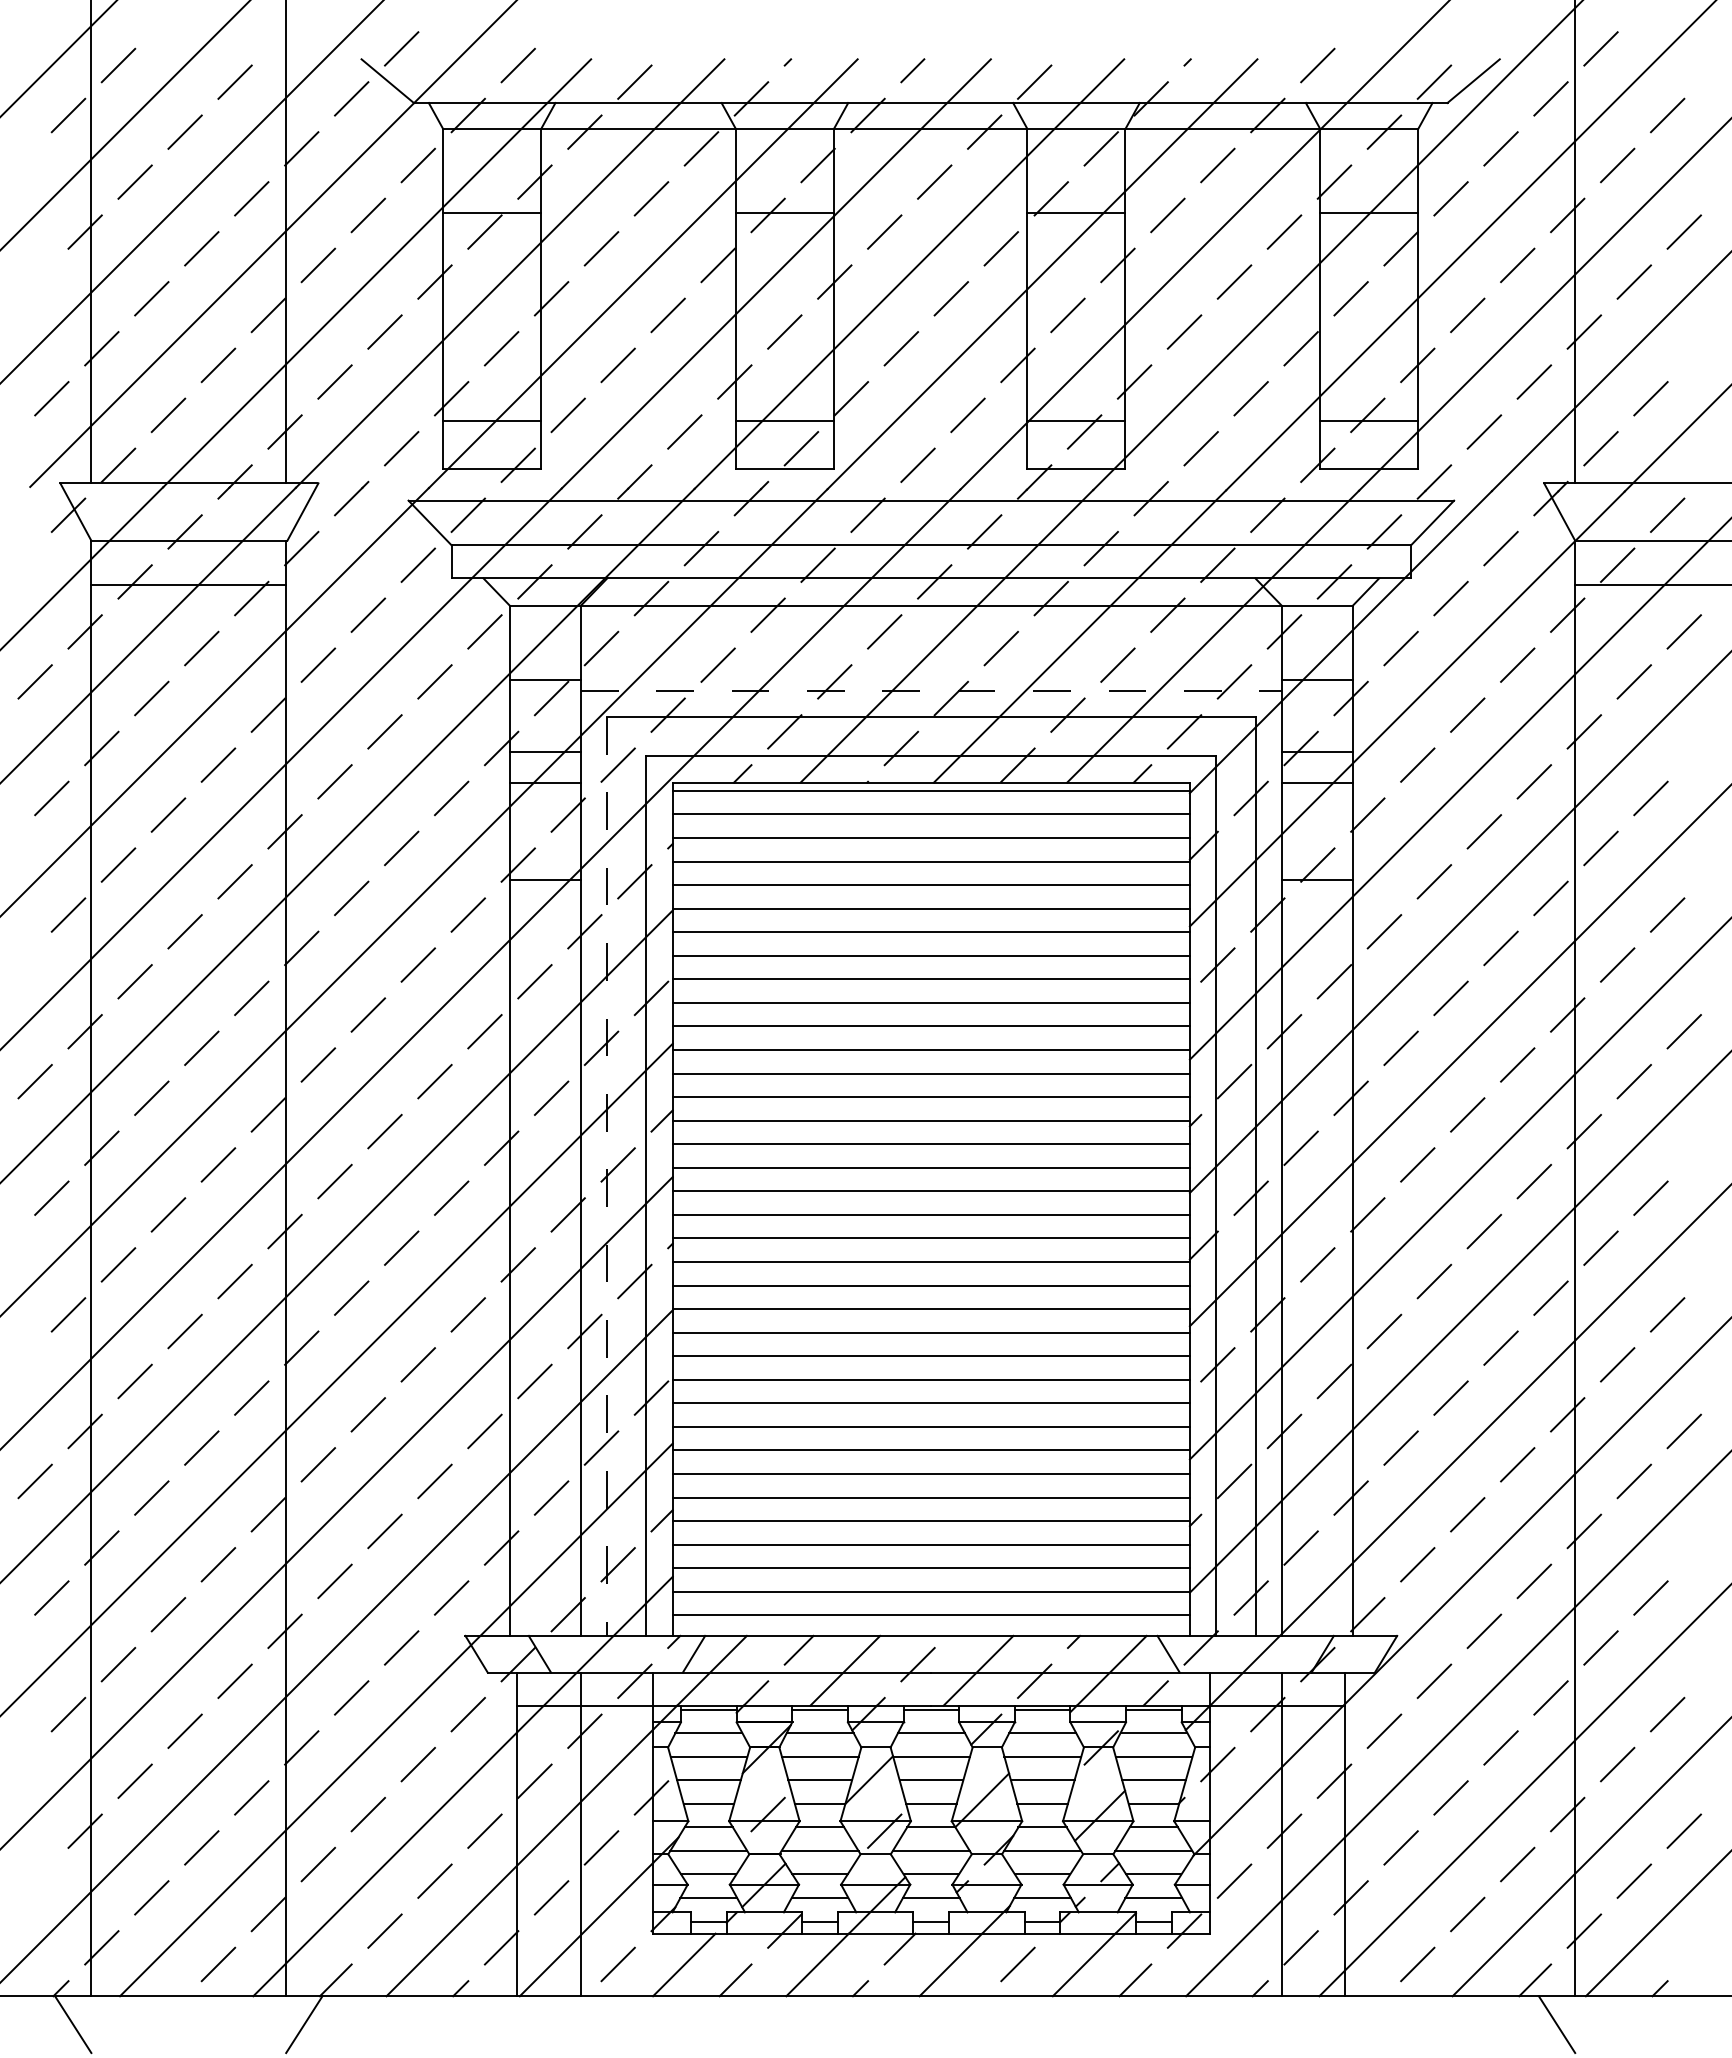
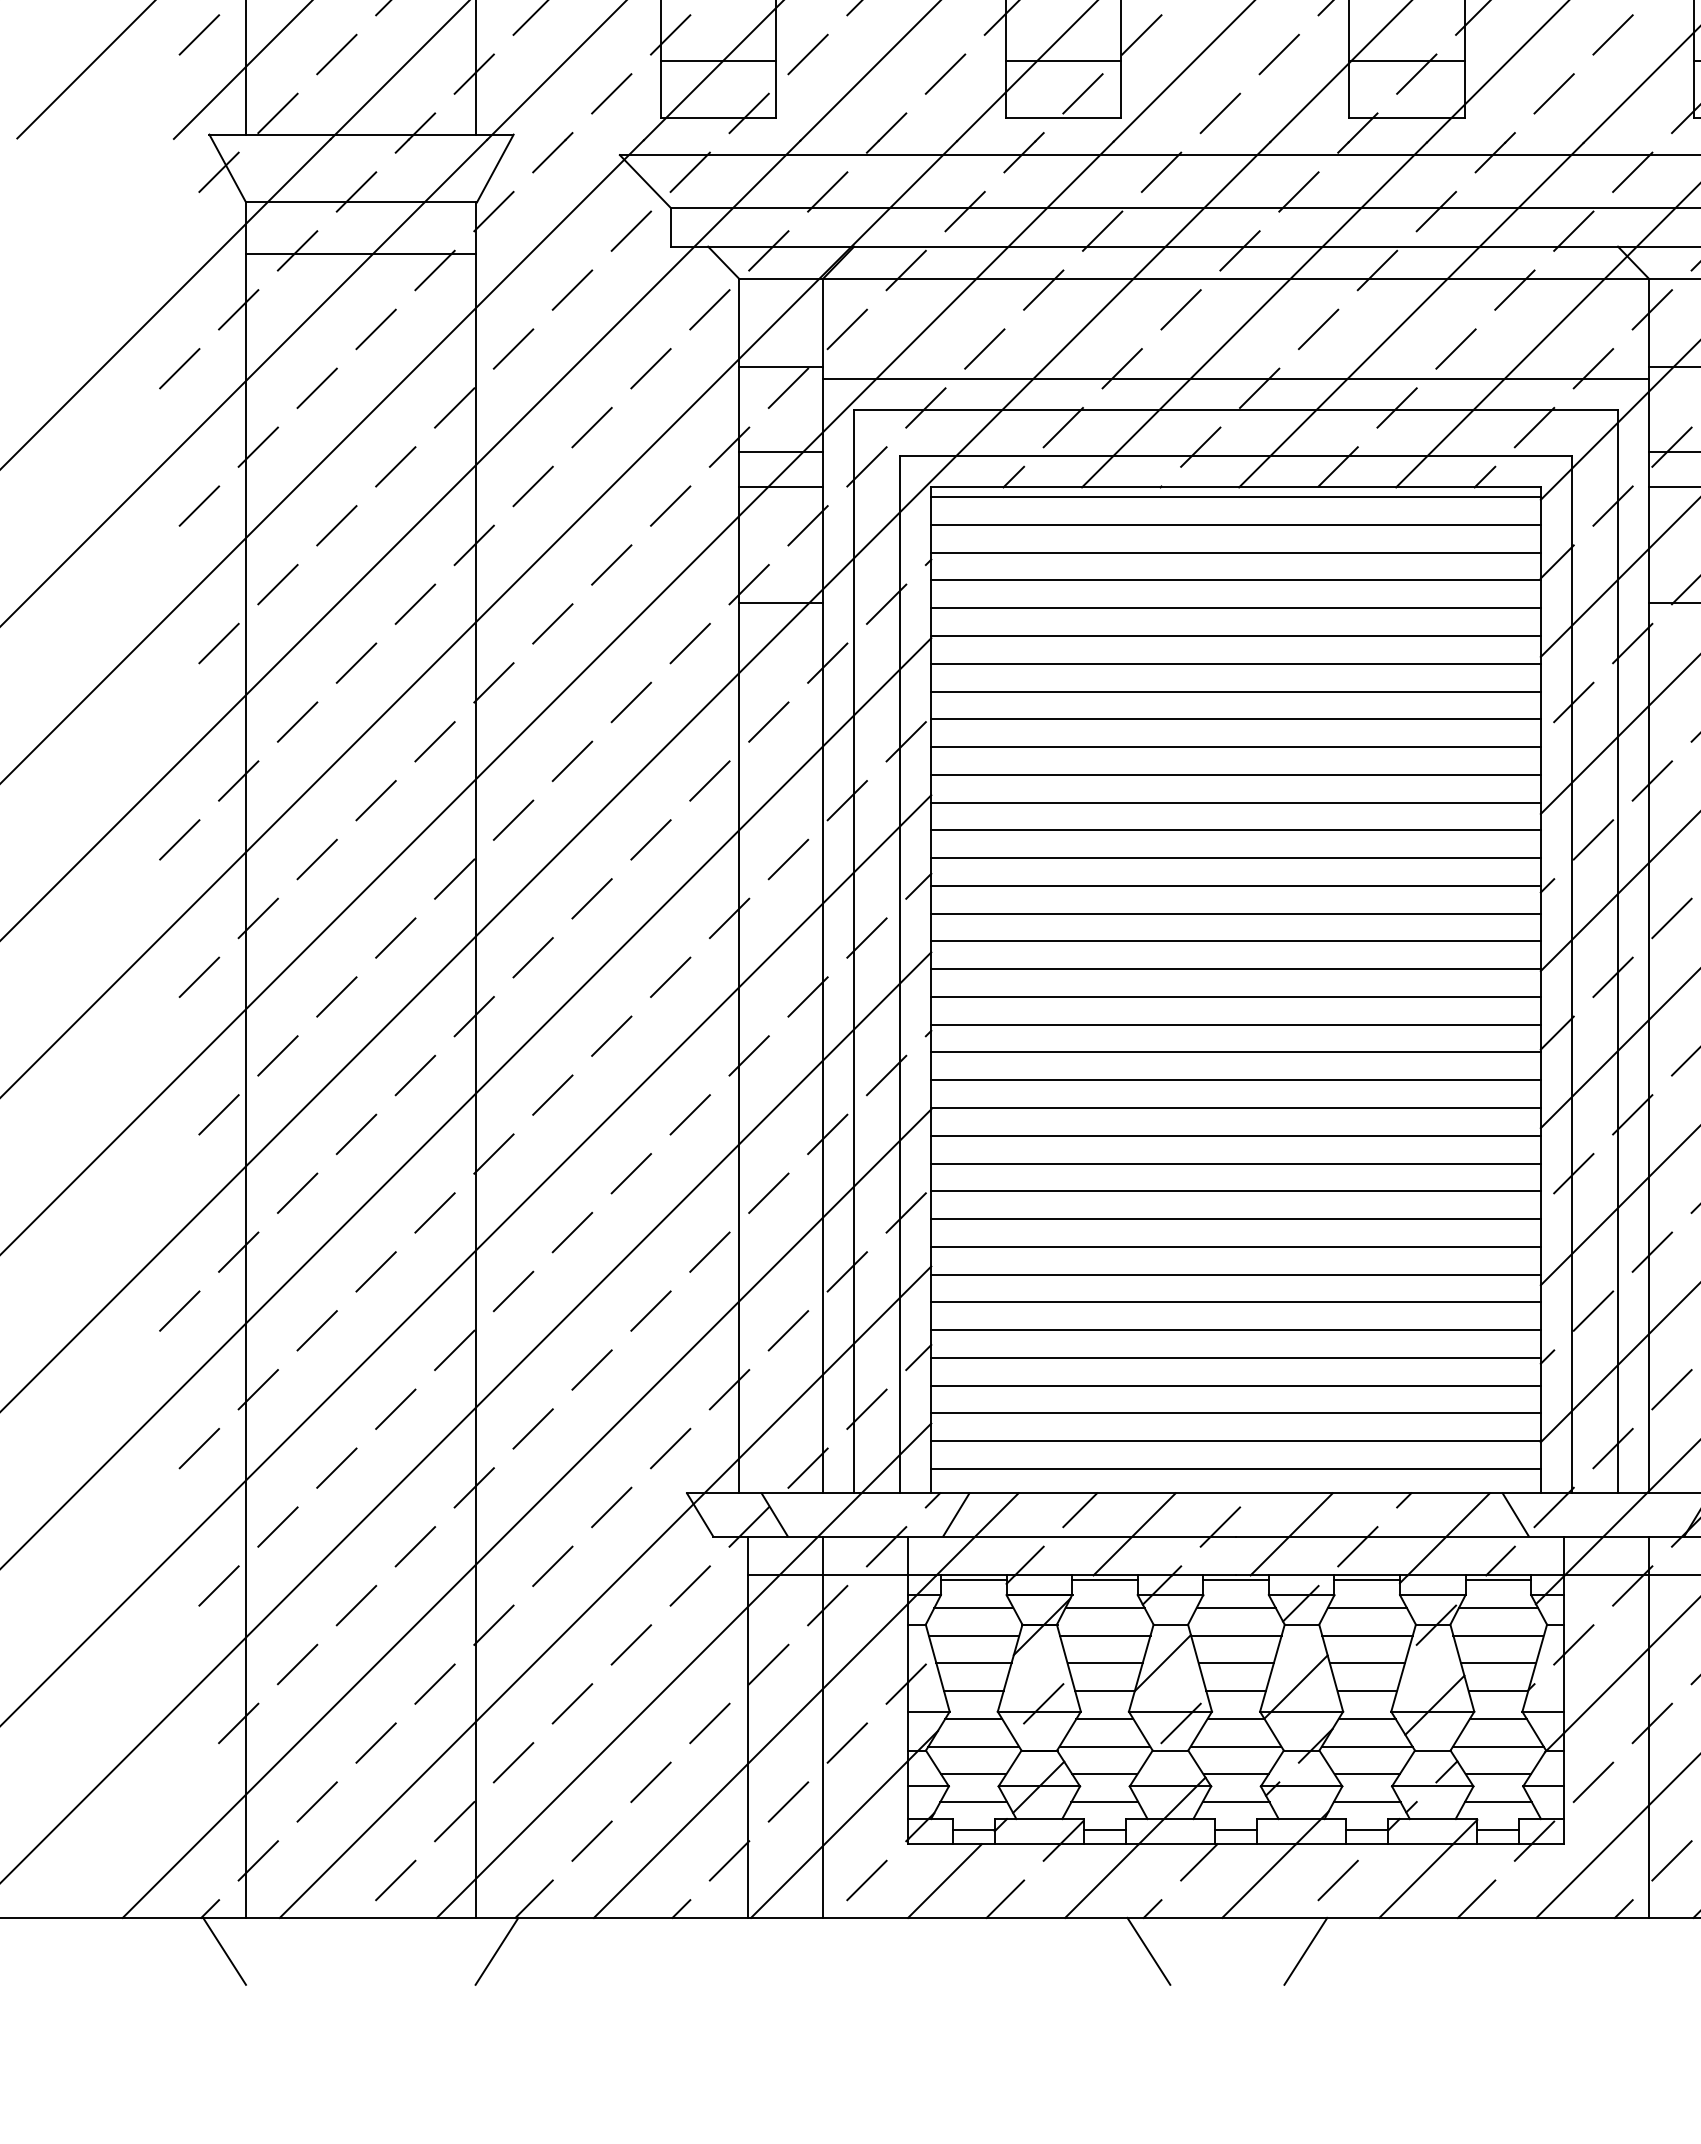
line: (931, 690) -> (1236, 378), dashed -> solid
line: (607, 1176) -> (854, 951), dashed -> solid
line: (857, 2024) -> (1149, 1951), added
line: (990, 2024) -> (1305, 1951), added

